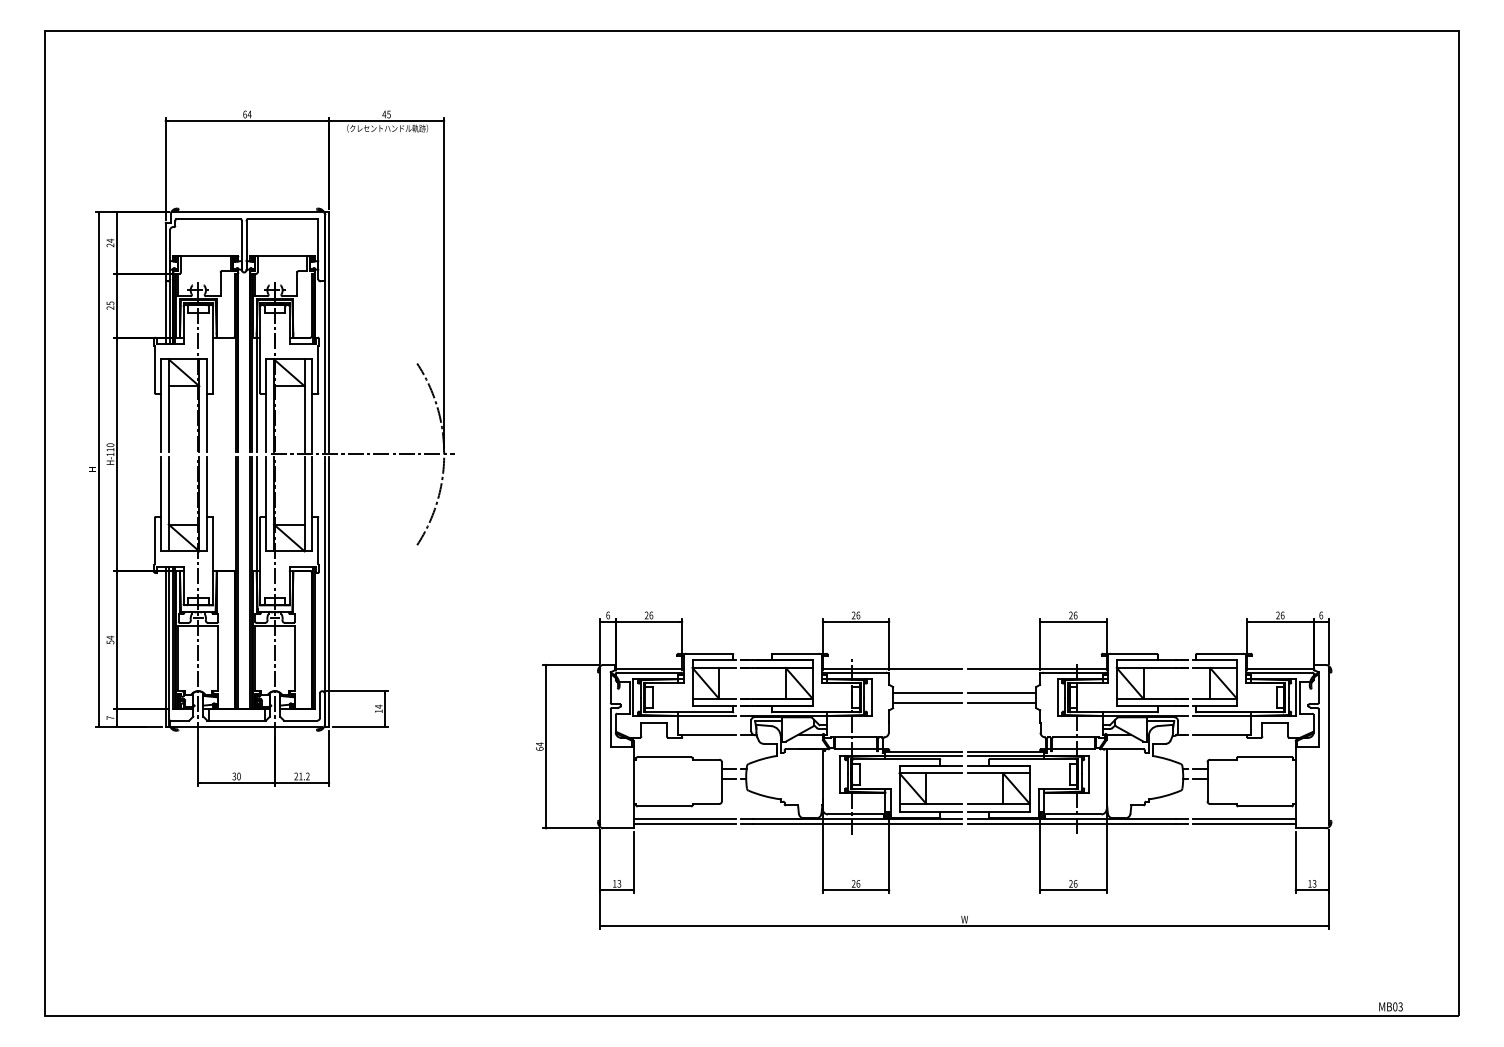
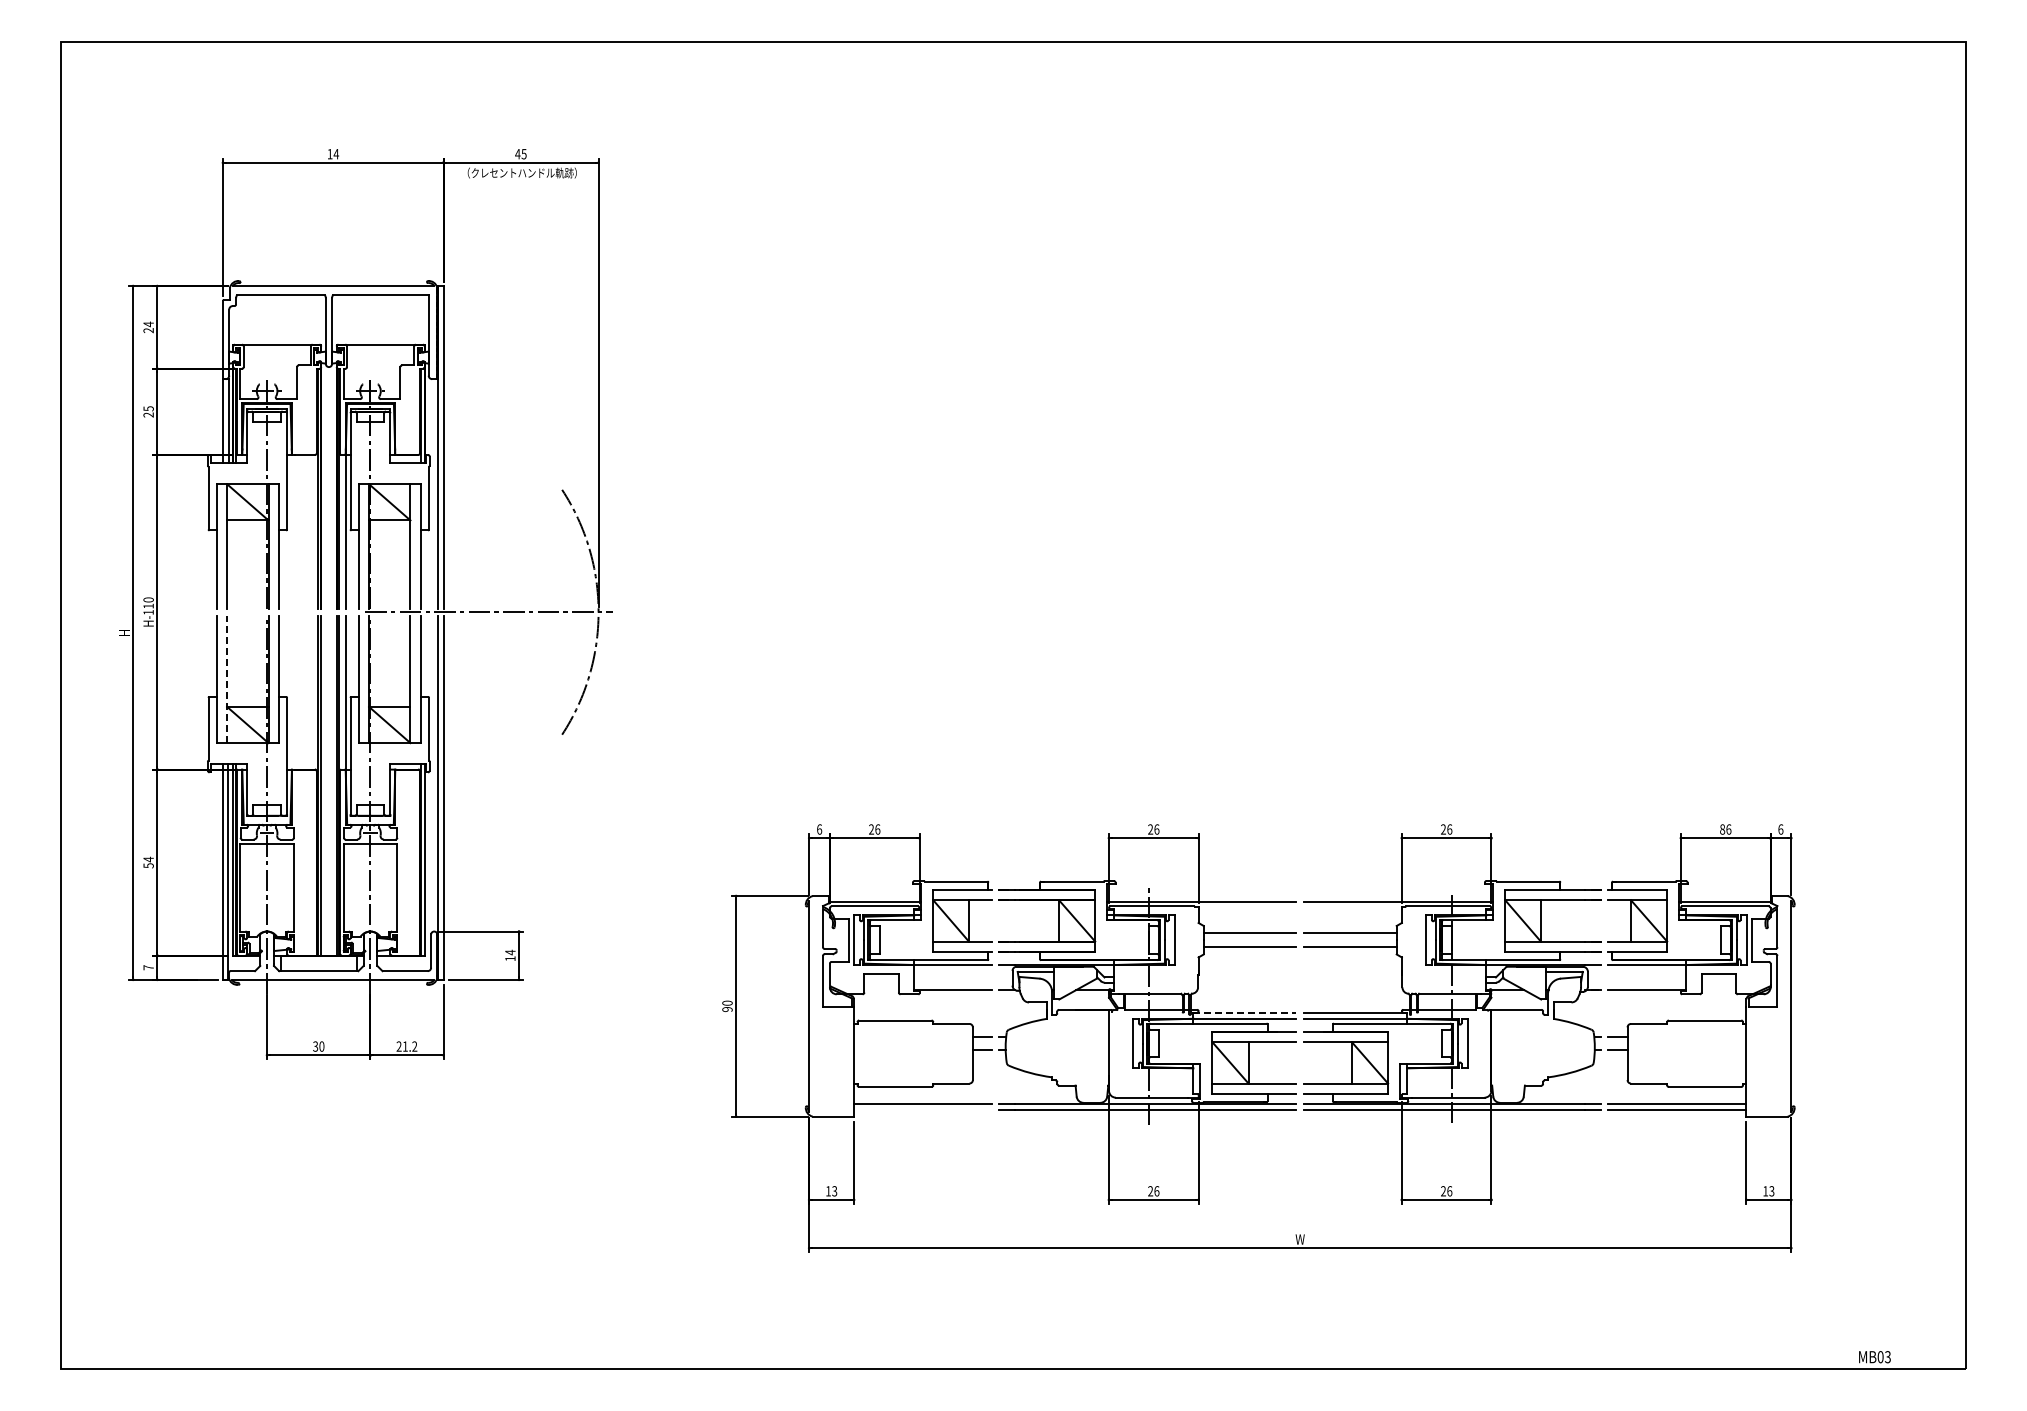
text: (244, 114) -> (329, 153), 64 -> 14
line: (168, 504) -> (227, 679), solid -> dashed
text: (1277, 615) -> (1722, 829), 26 -> 86
text: (539, 746) -> (727, 1006), 64 -> 90
line: (924, 751) -> (1245, 1013), solid -> dashed
line: (685, 823) -> (923, 1110), removed

